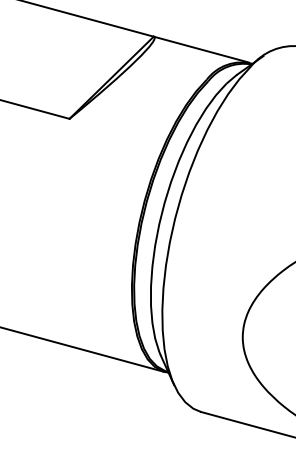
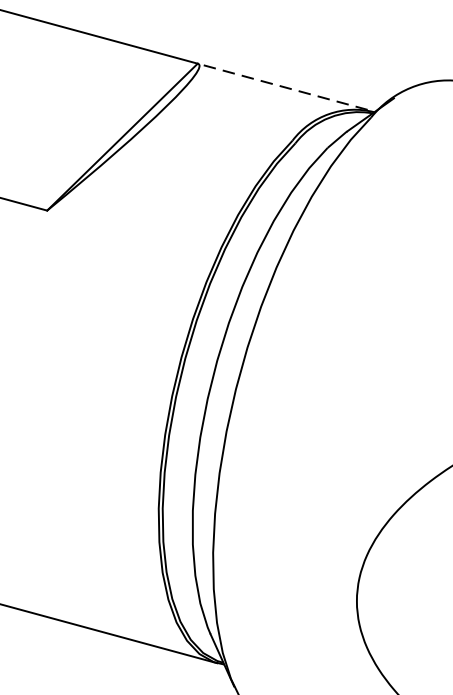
line: (200, 49) -> (281, 86), solid -> dashed

